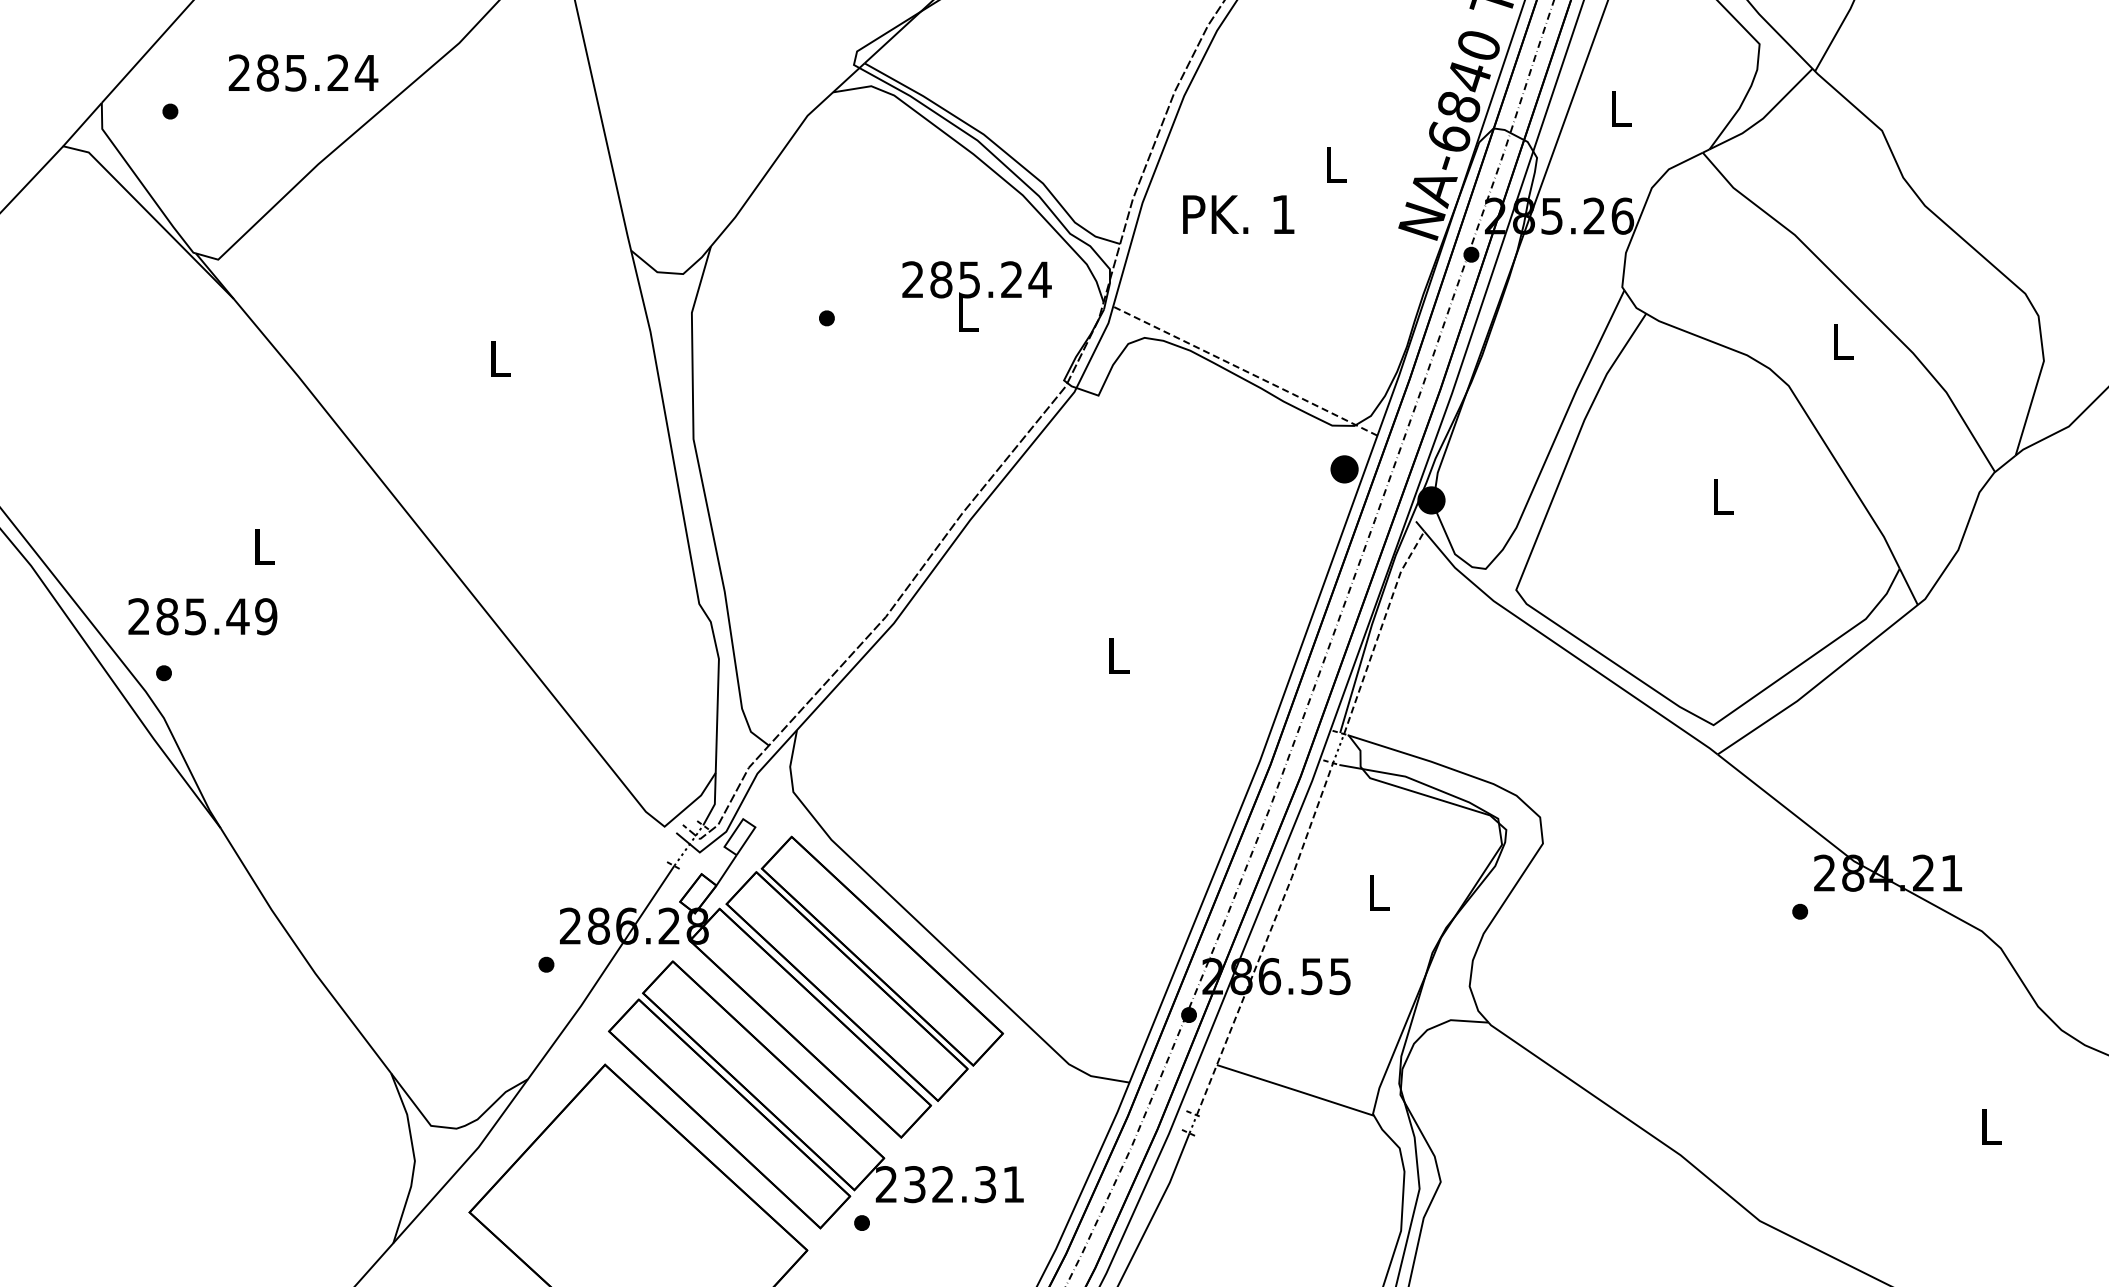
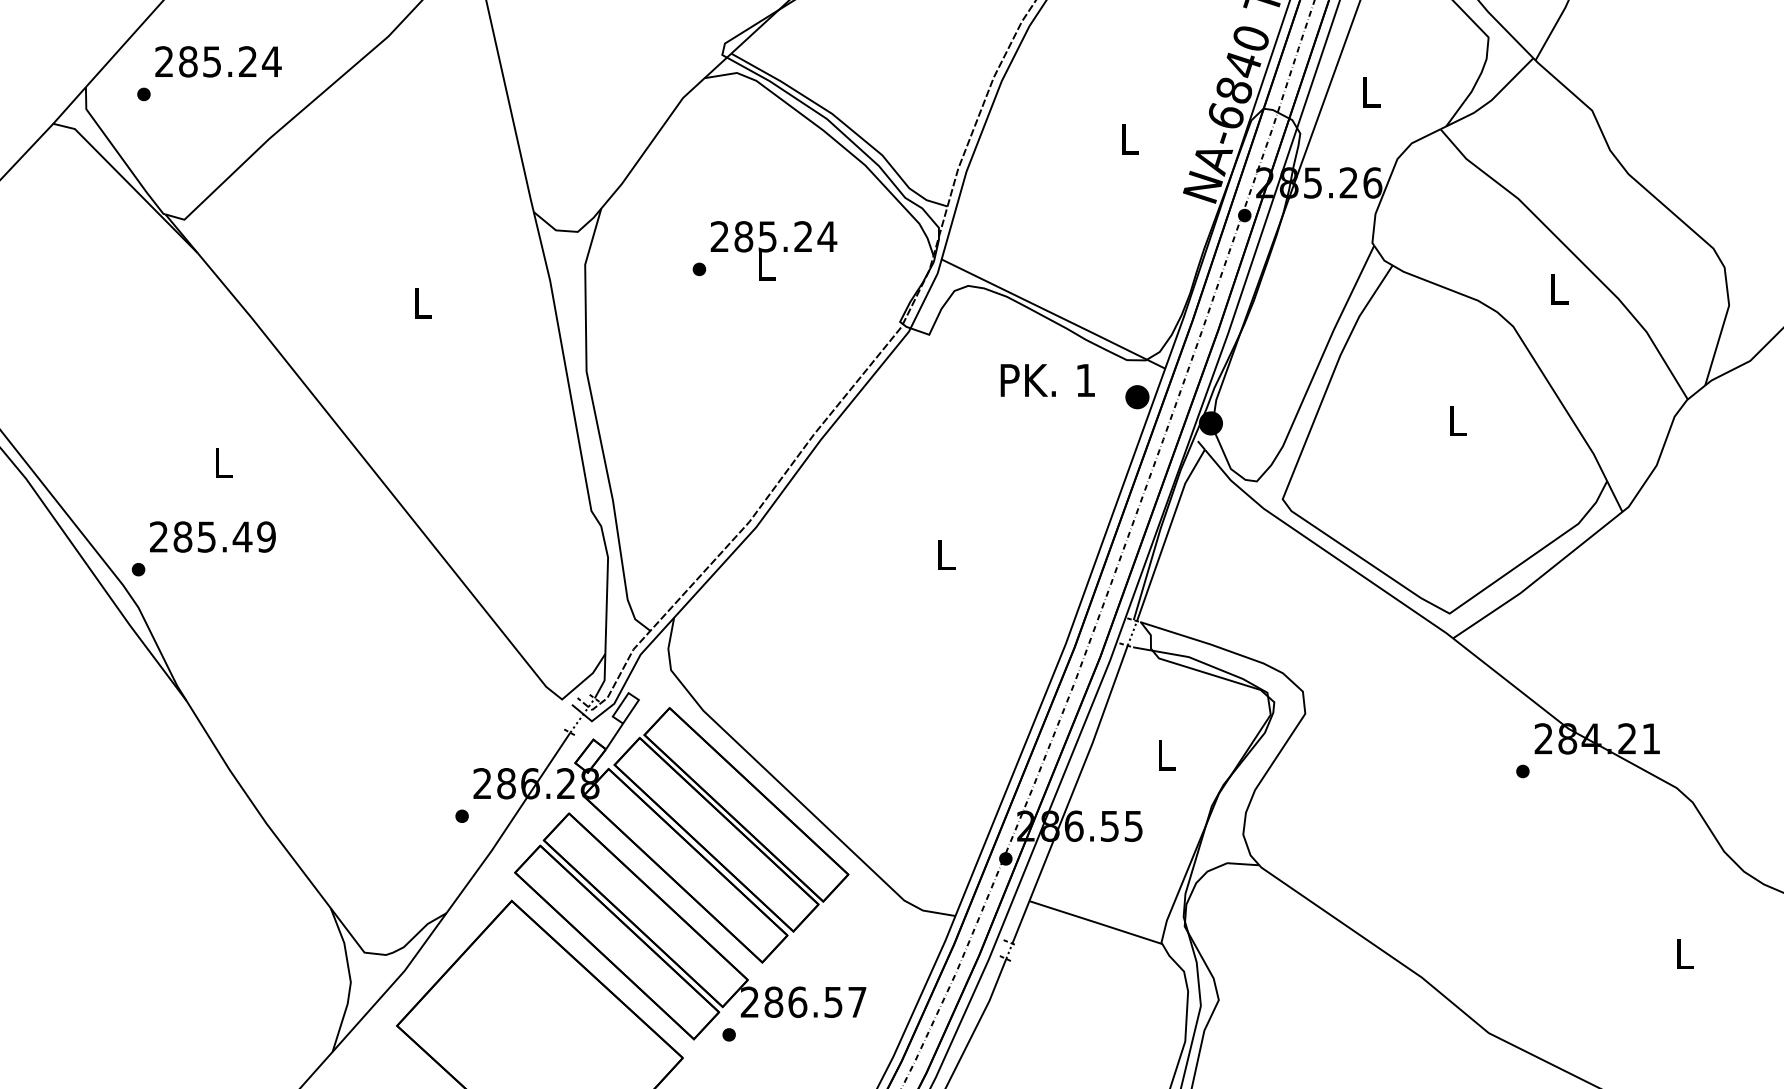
text: (303, 72) -> (218, 61), moved
text: (1238, 214) -> (1047, 380), moved
text: (976, 296) -> (773, 250), moved
line: (1245, 371) -> (1053, 314), dashed -> solid
text: (202, 616) -> (212, 536), moved
line: (1380, 629) -> (1167, 532), dashed -> solid
line: (1267, 939) -> (1072, 794), dashed -> solid
text: (963, 1184) -> (815, 1002), 232.31 -> 286.57

